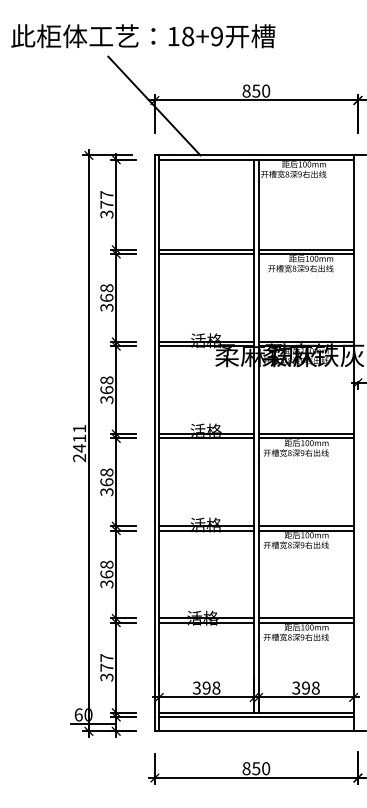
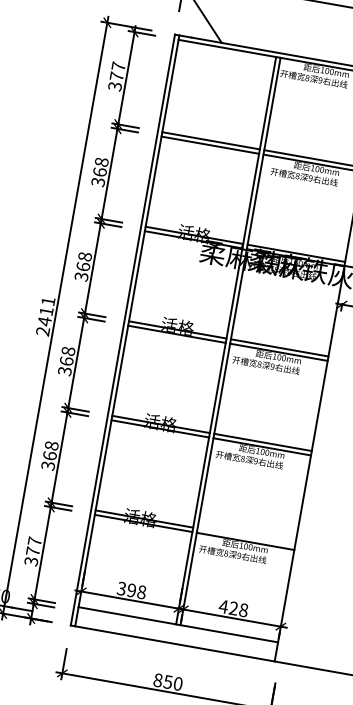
line: (305, 618) -> (245, 536), removed
text: (300, 687) -> (228, 606), 398 -> 428
line: (256, 717) -> (177, 629), removed

